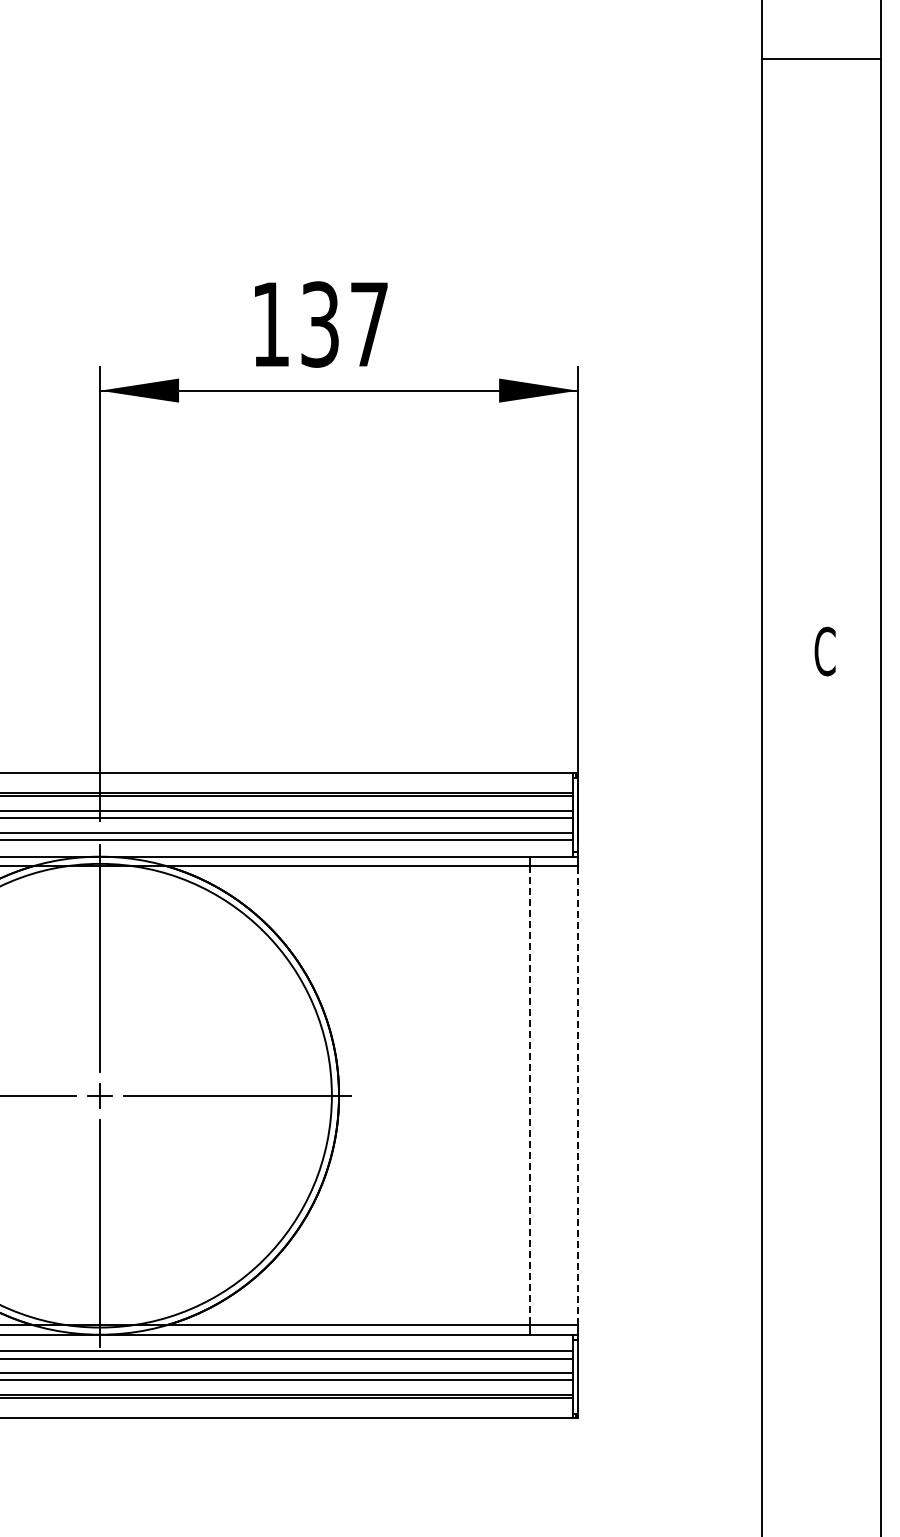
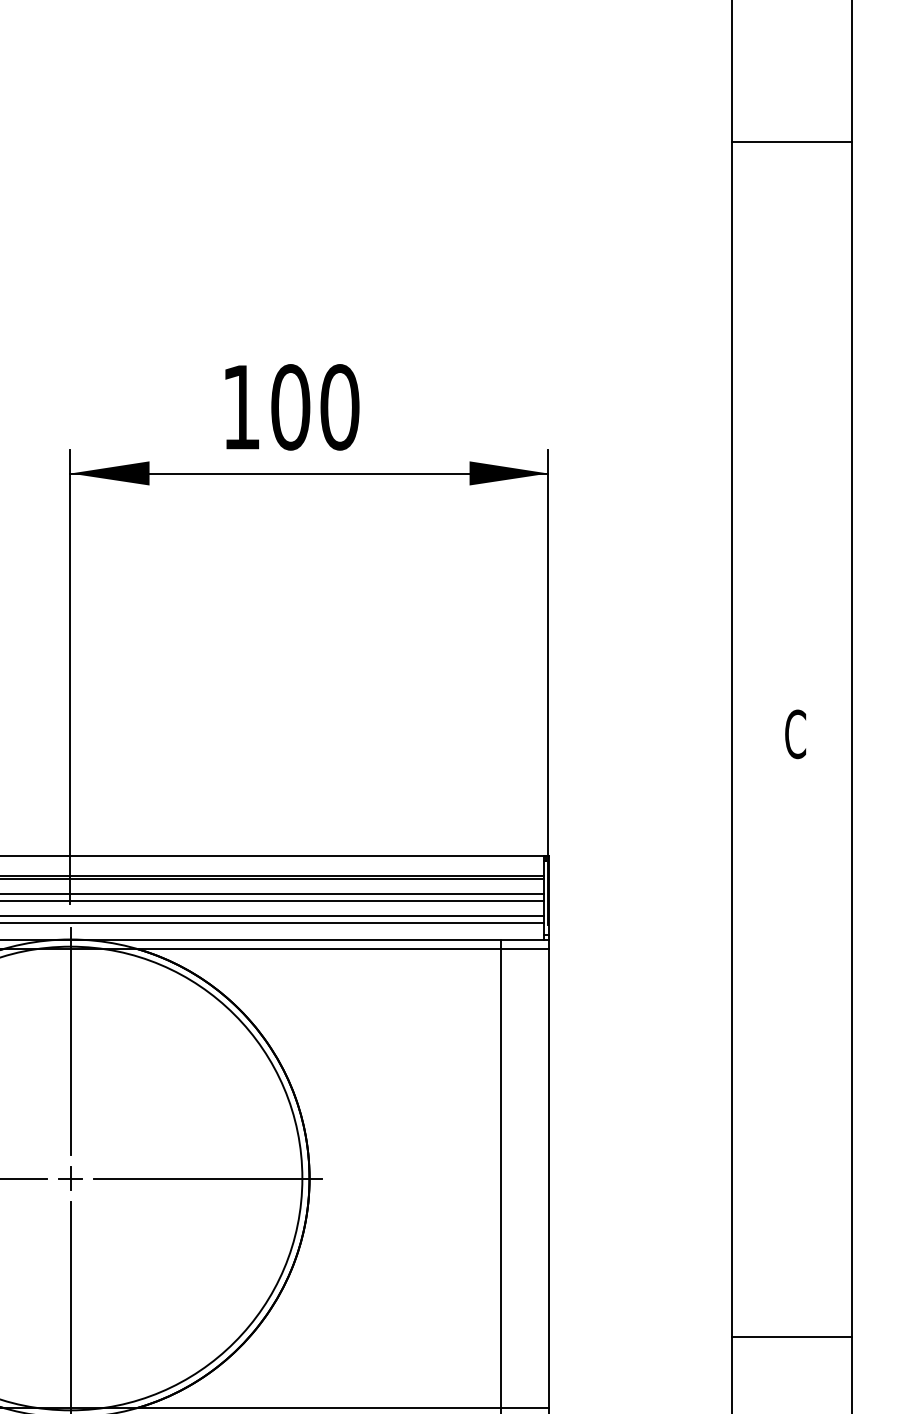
text: (344, 324) -> (314, 407), 137 -> 100
line: (578, 1095) -> (548, 1178), dashed -> solid
line: (530, 1096) -> (500, 1179), dashed -> solid
line: (821, 1254) -> (791, 1337), added

